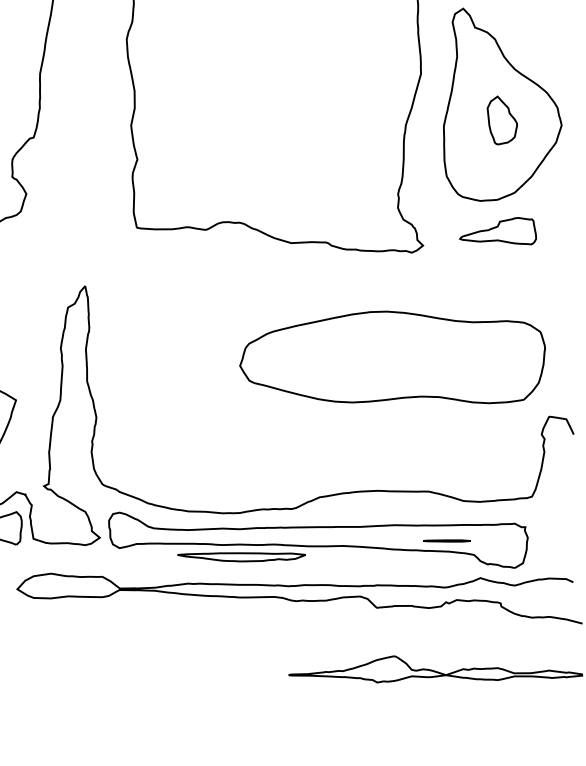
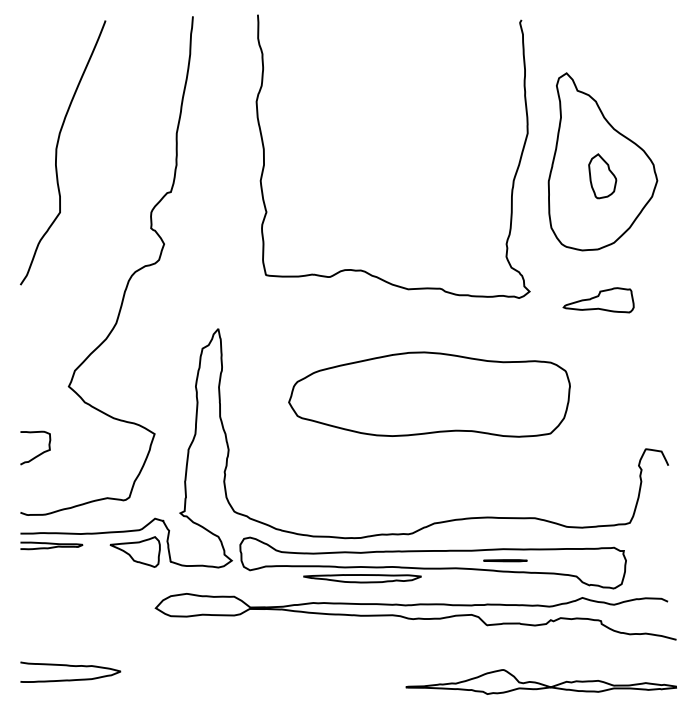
part: (497, 231) -> (598, 300), moved
part: (392, 357) -> (429, 394), moved
line: (446, 540) -> (505, 560), moved

